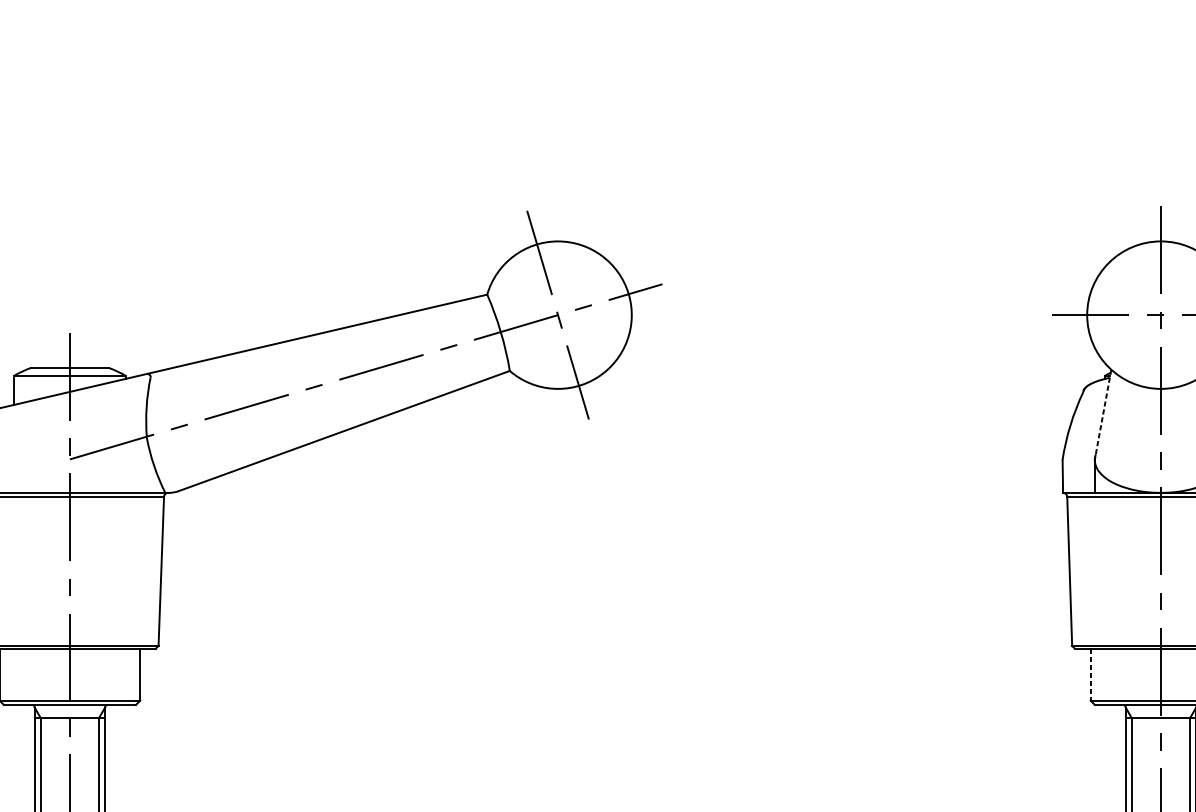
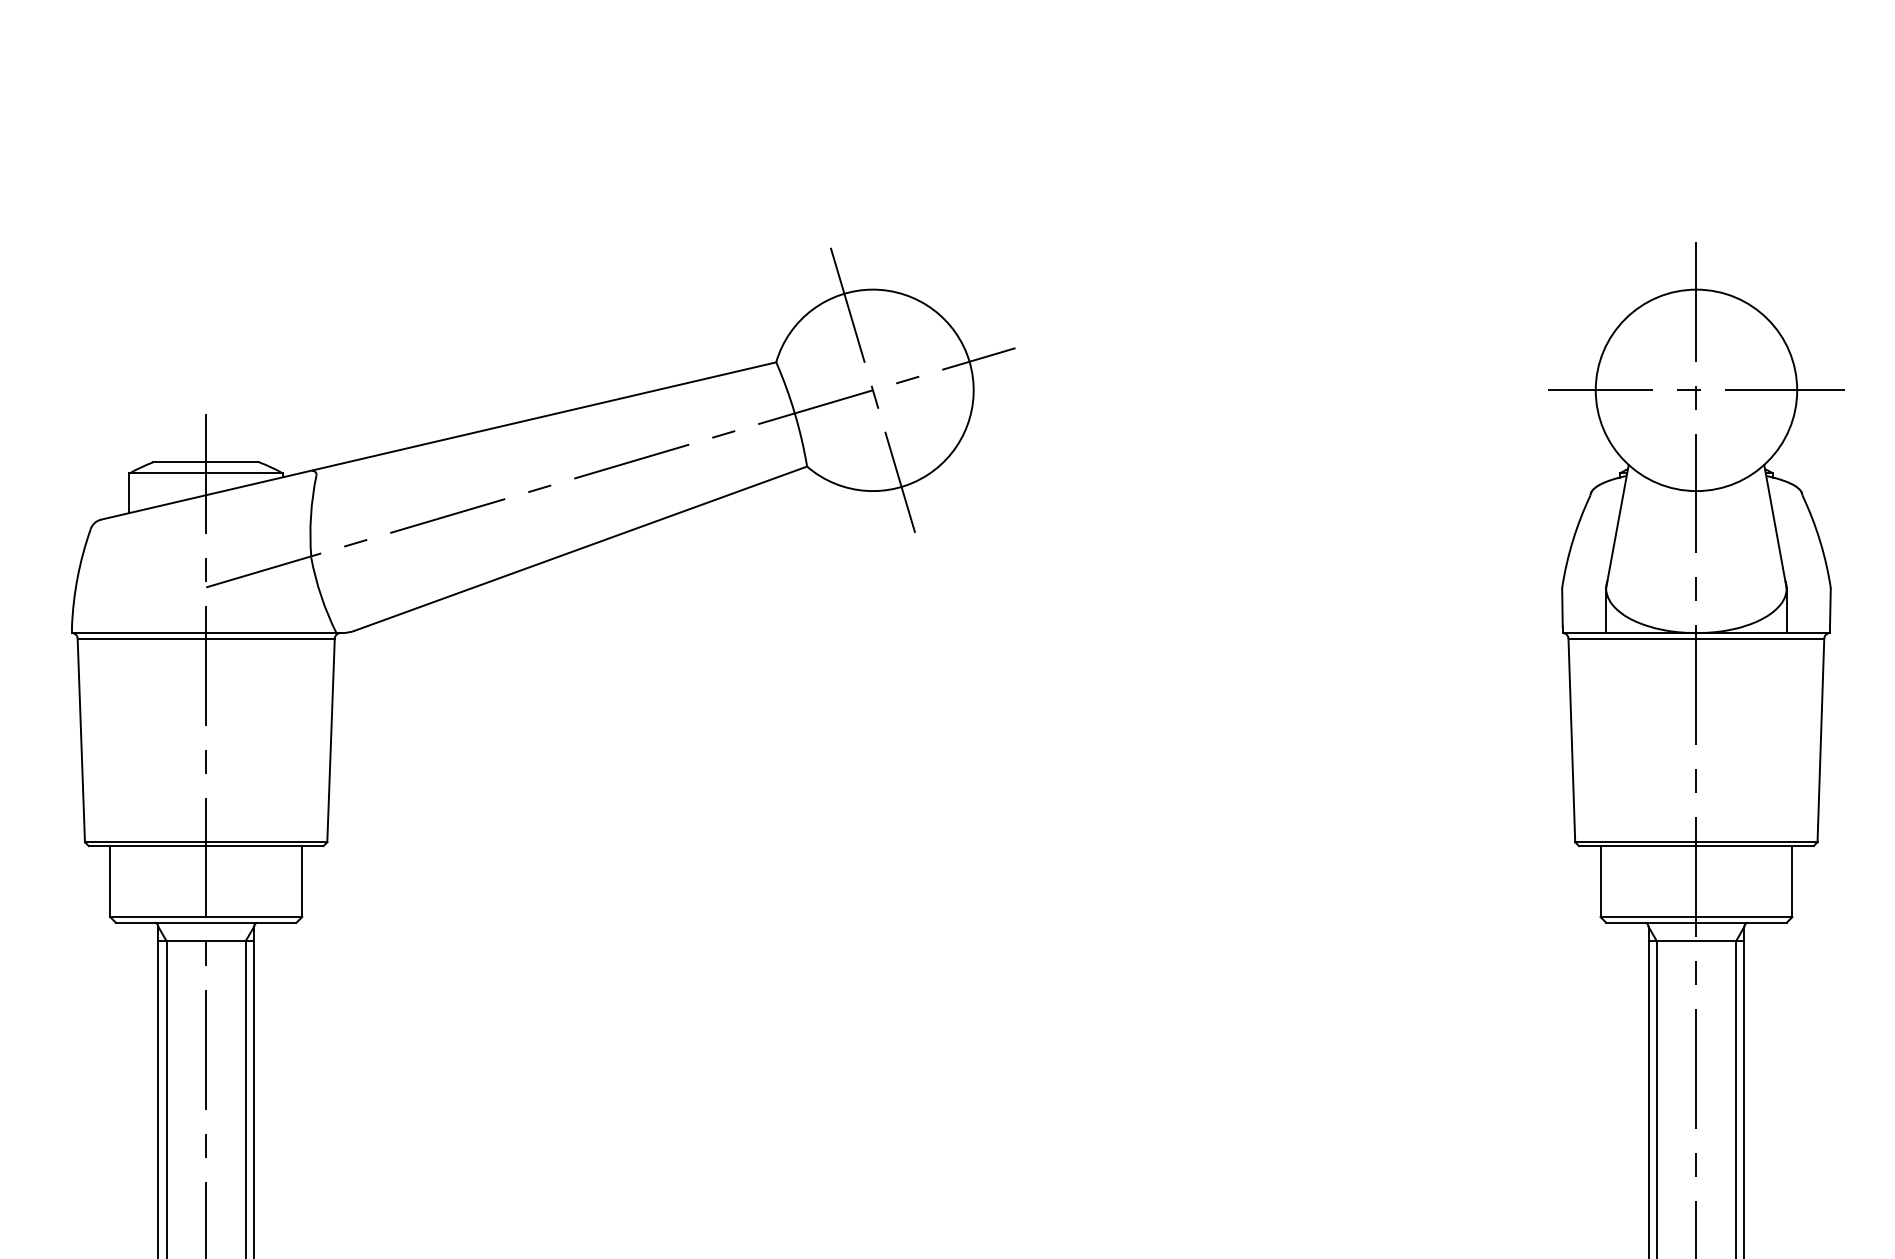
line: (1103, 414) -> (1617, 526), dashed -> solid
line: (1090, 675) -> (1600, 882), dashed -> solid

